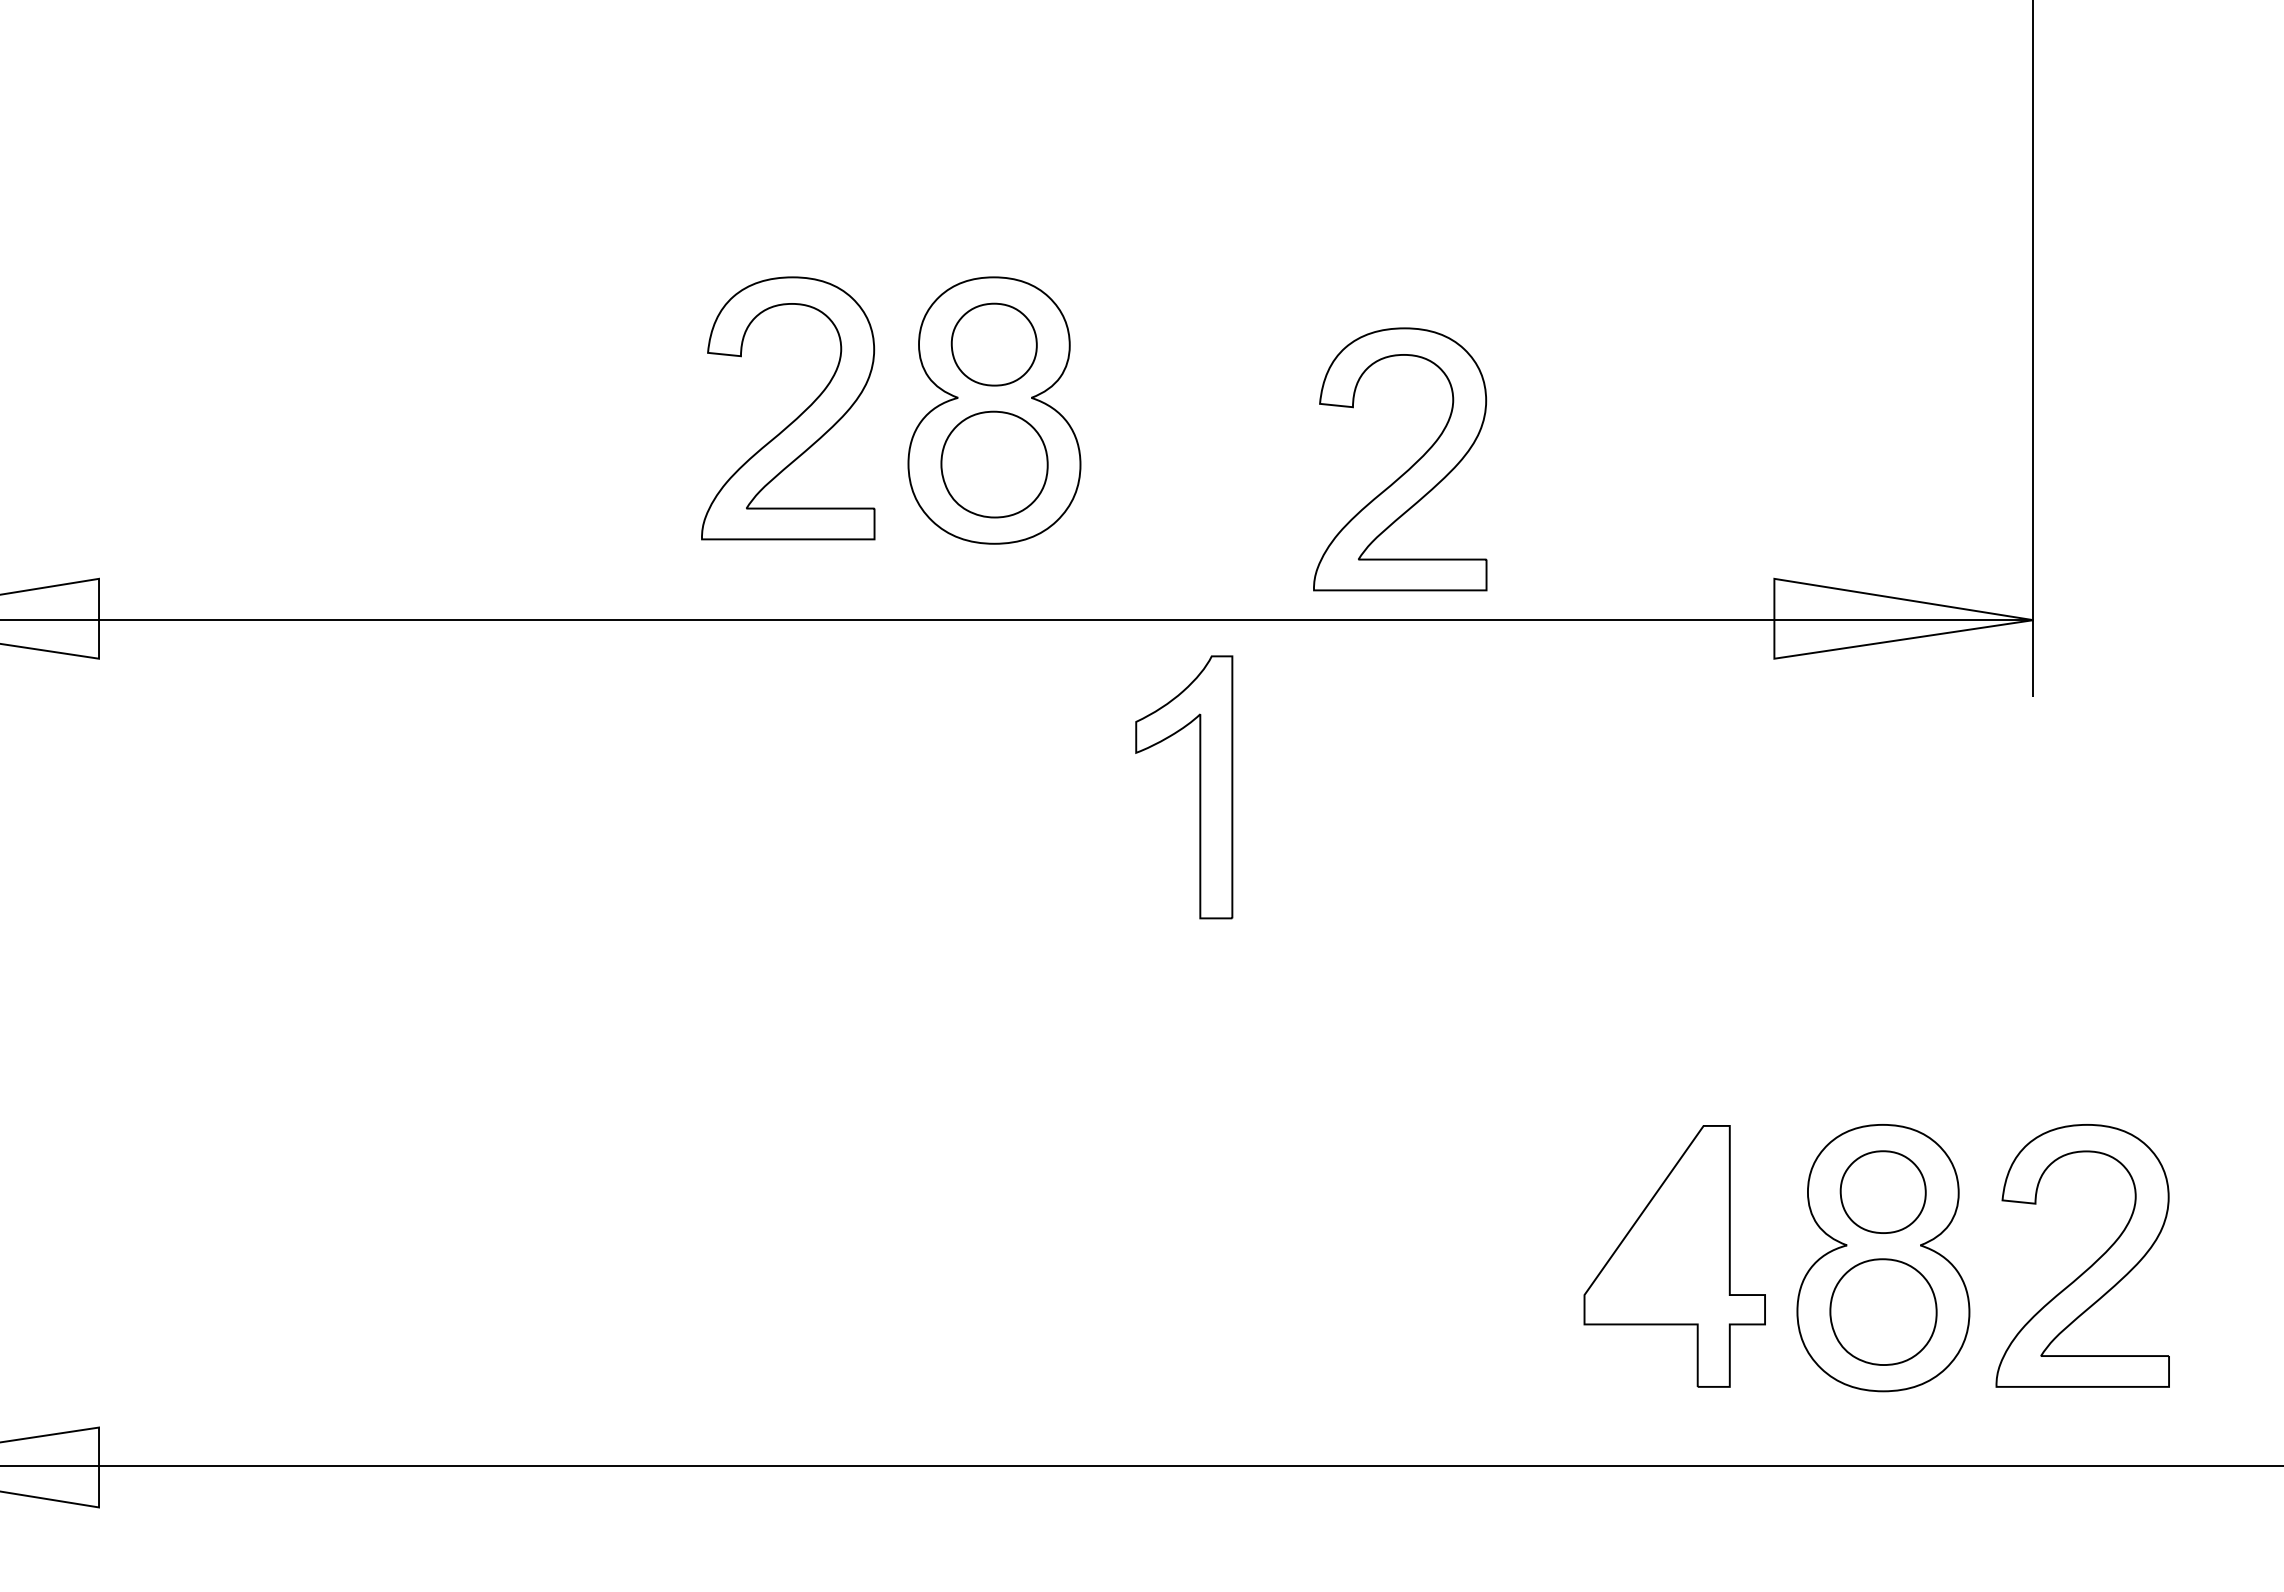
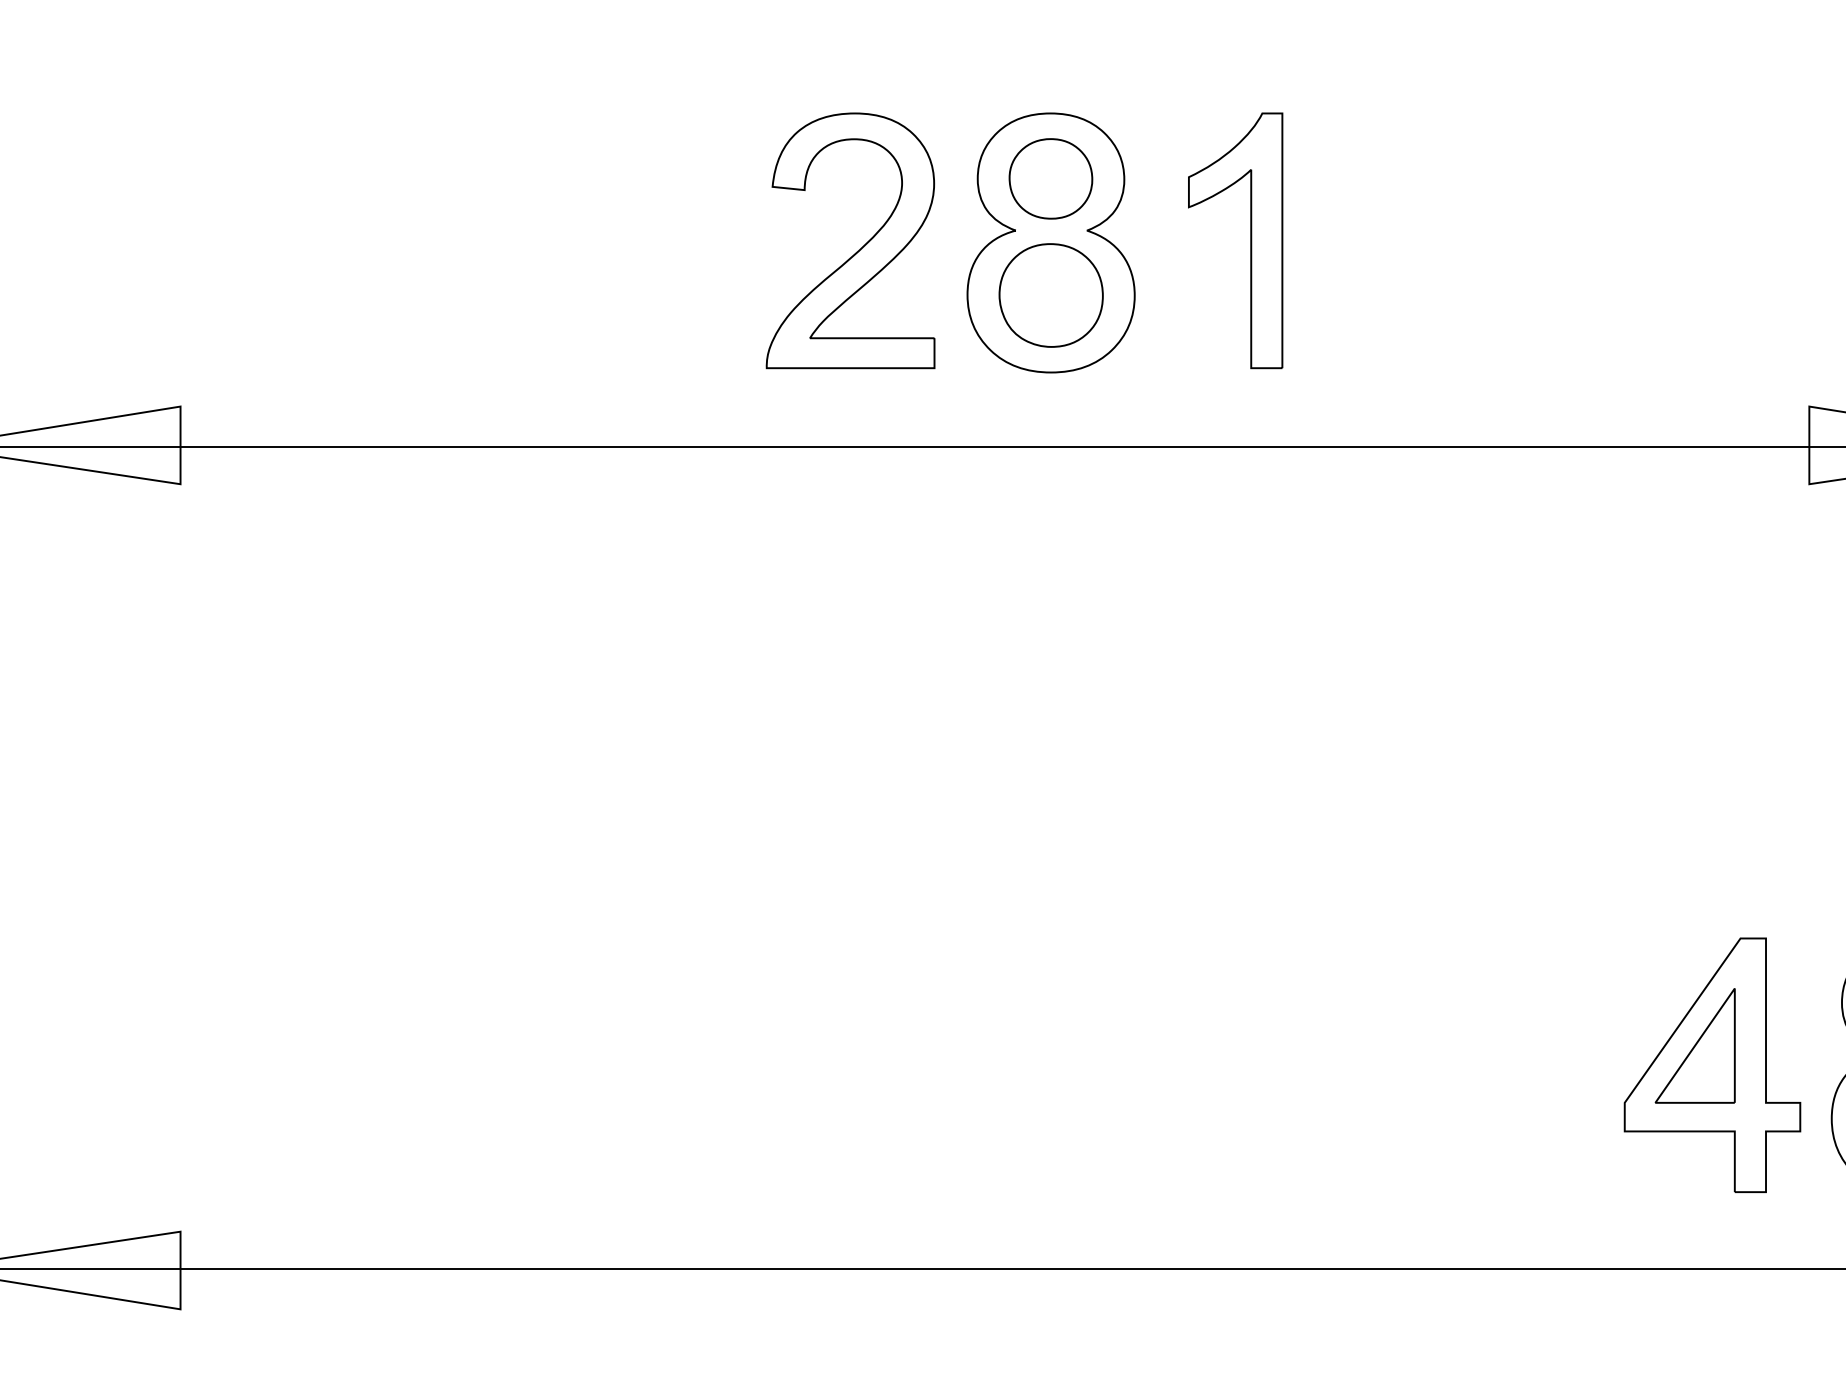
part: (1409, 467) -> (1454, 298), removed
part: (1199, 787) -> (1250, 240), moved
part: (1656, 1236) -> (1694, 1045), added

